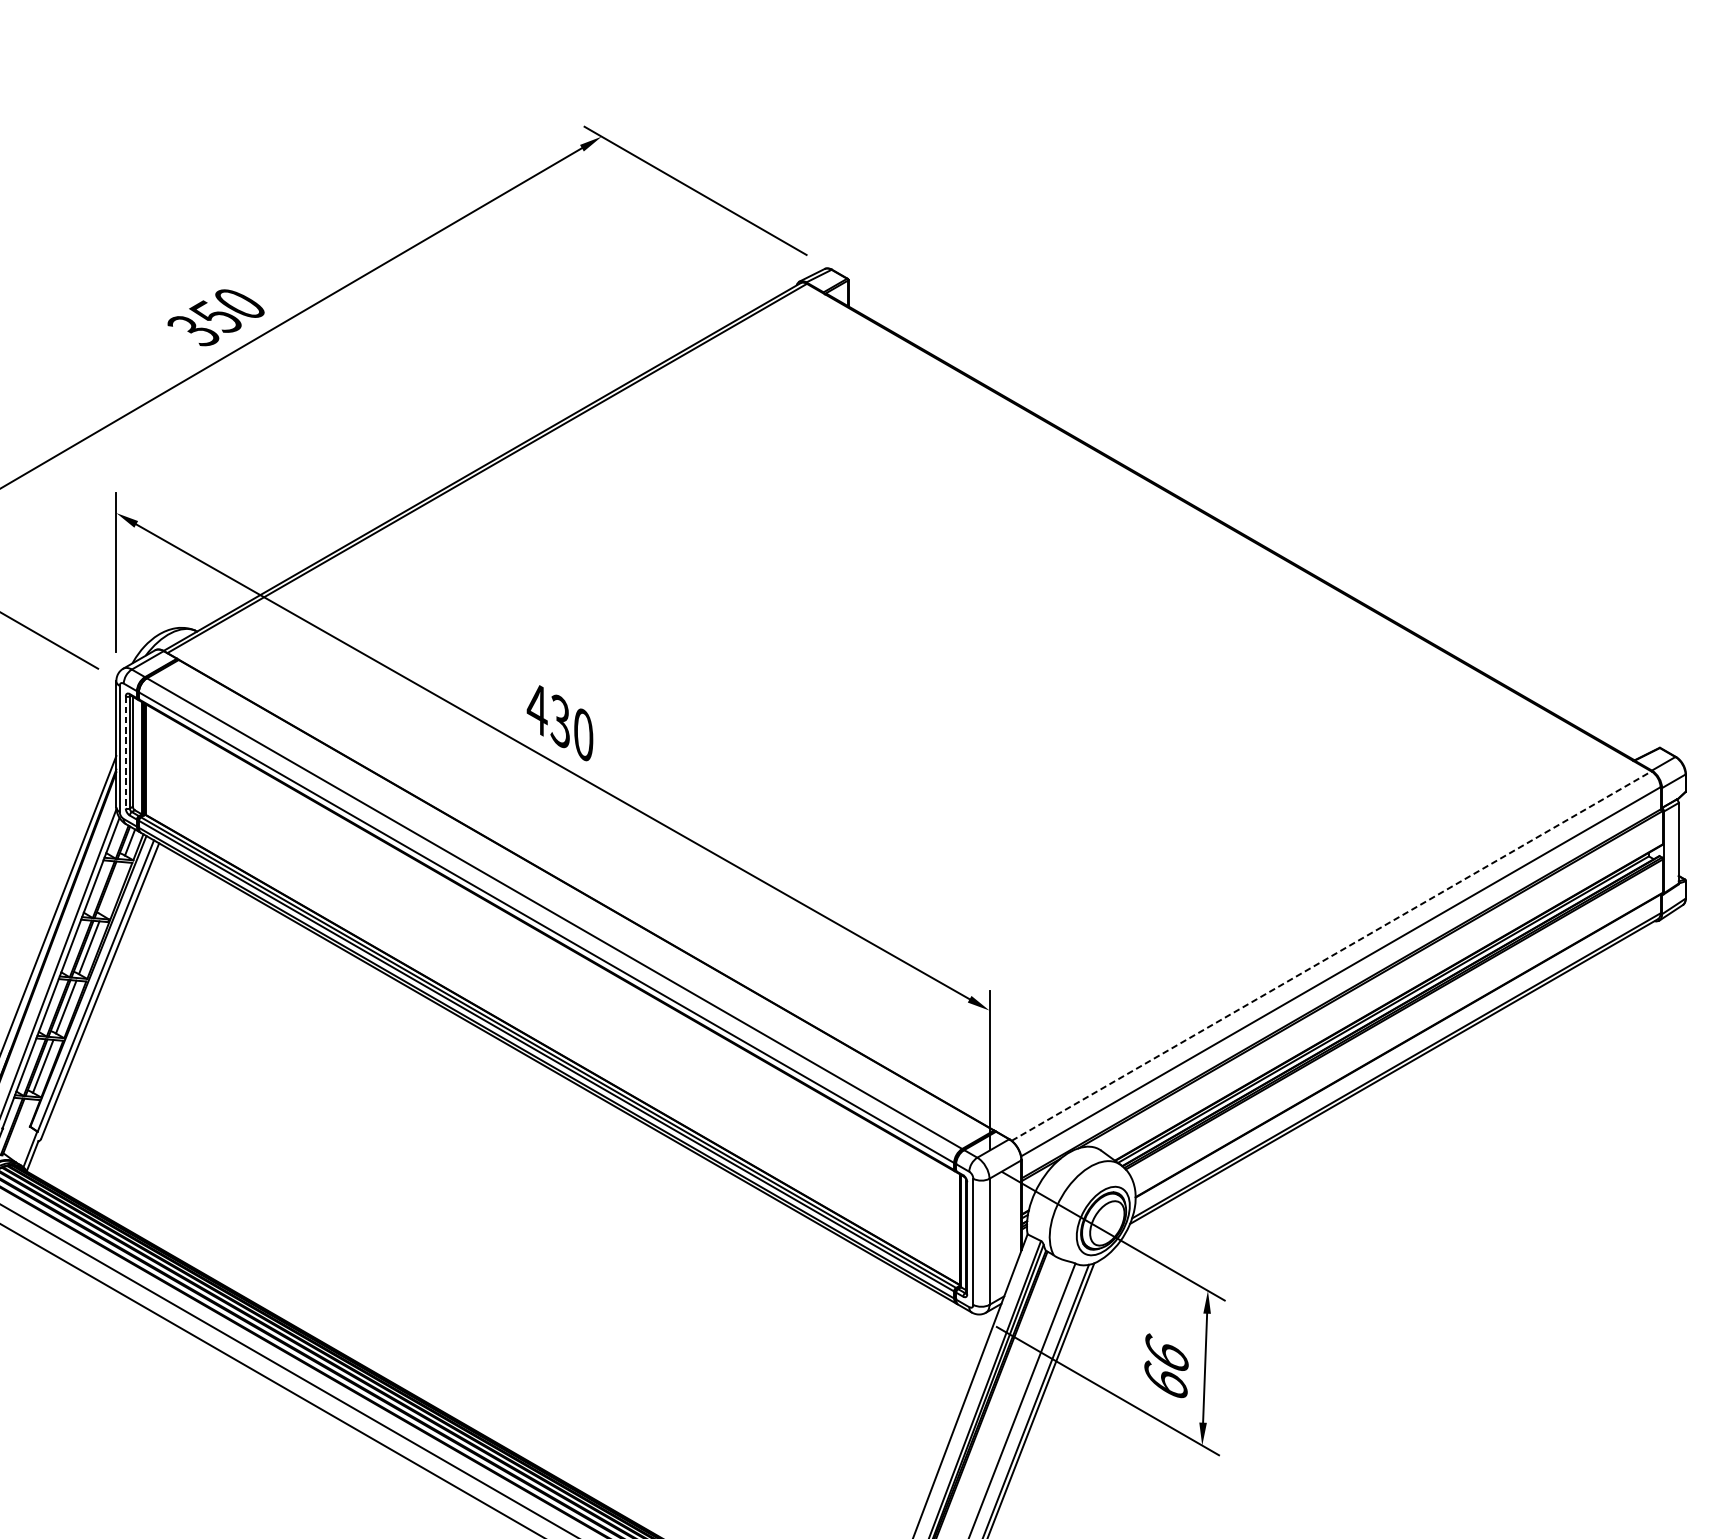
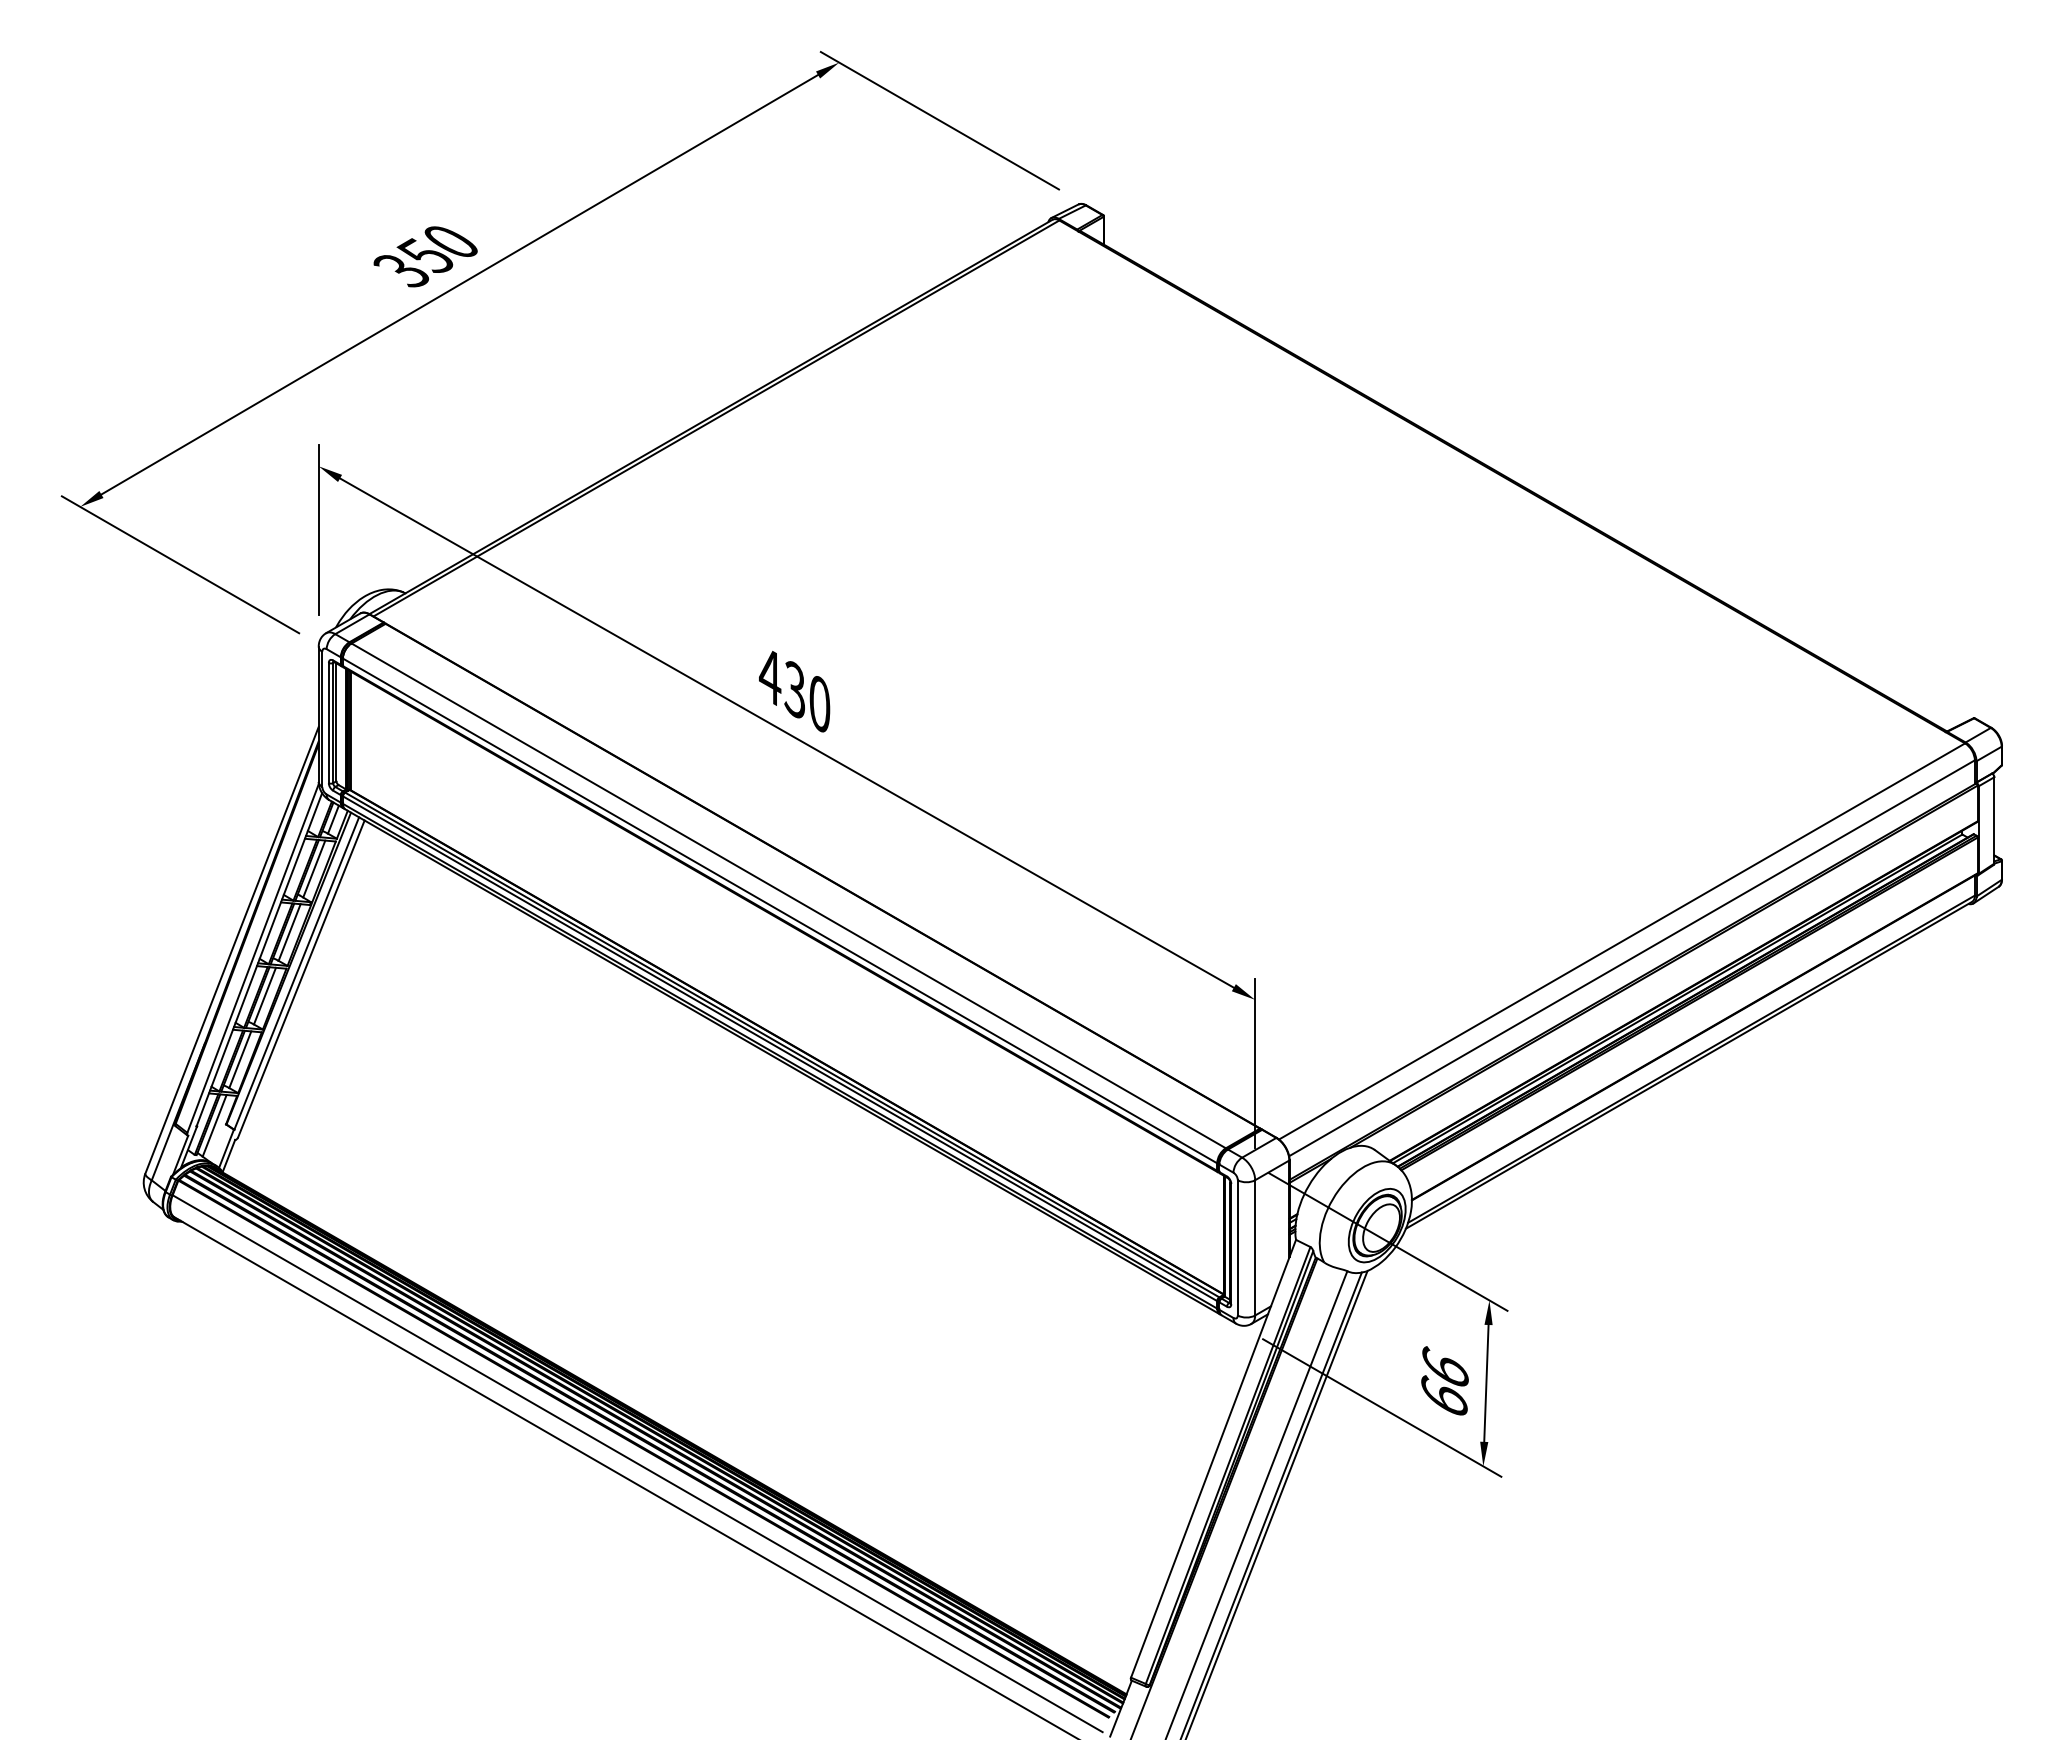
line: (125, 752) -> (328, 723), dashed -> solid
line: (112, 888) -> (314, 868), added
line: (1332, 956) -> (1622, 941), dashed -> solid
line: (19, 1127) -> (214, 1125), added

